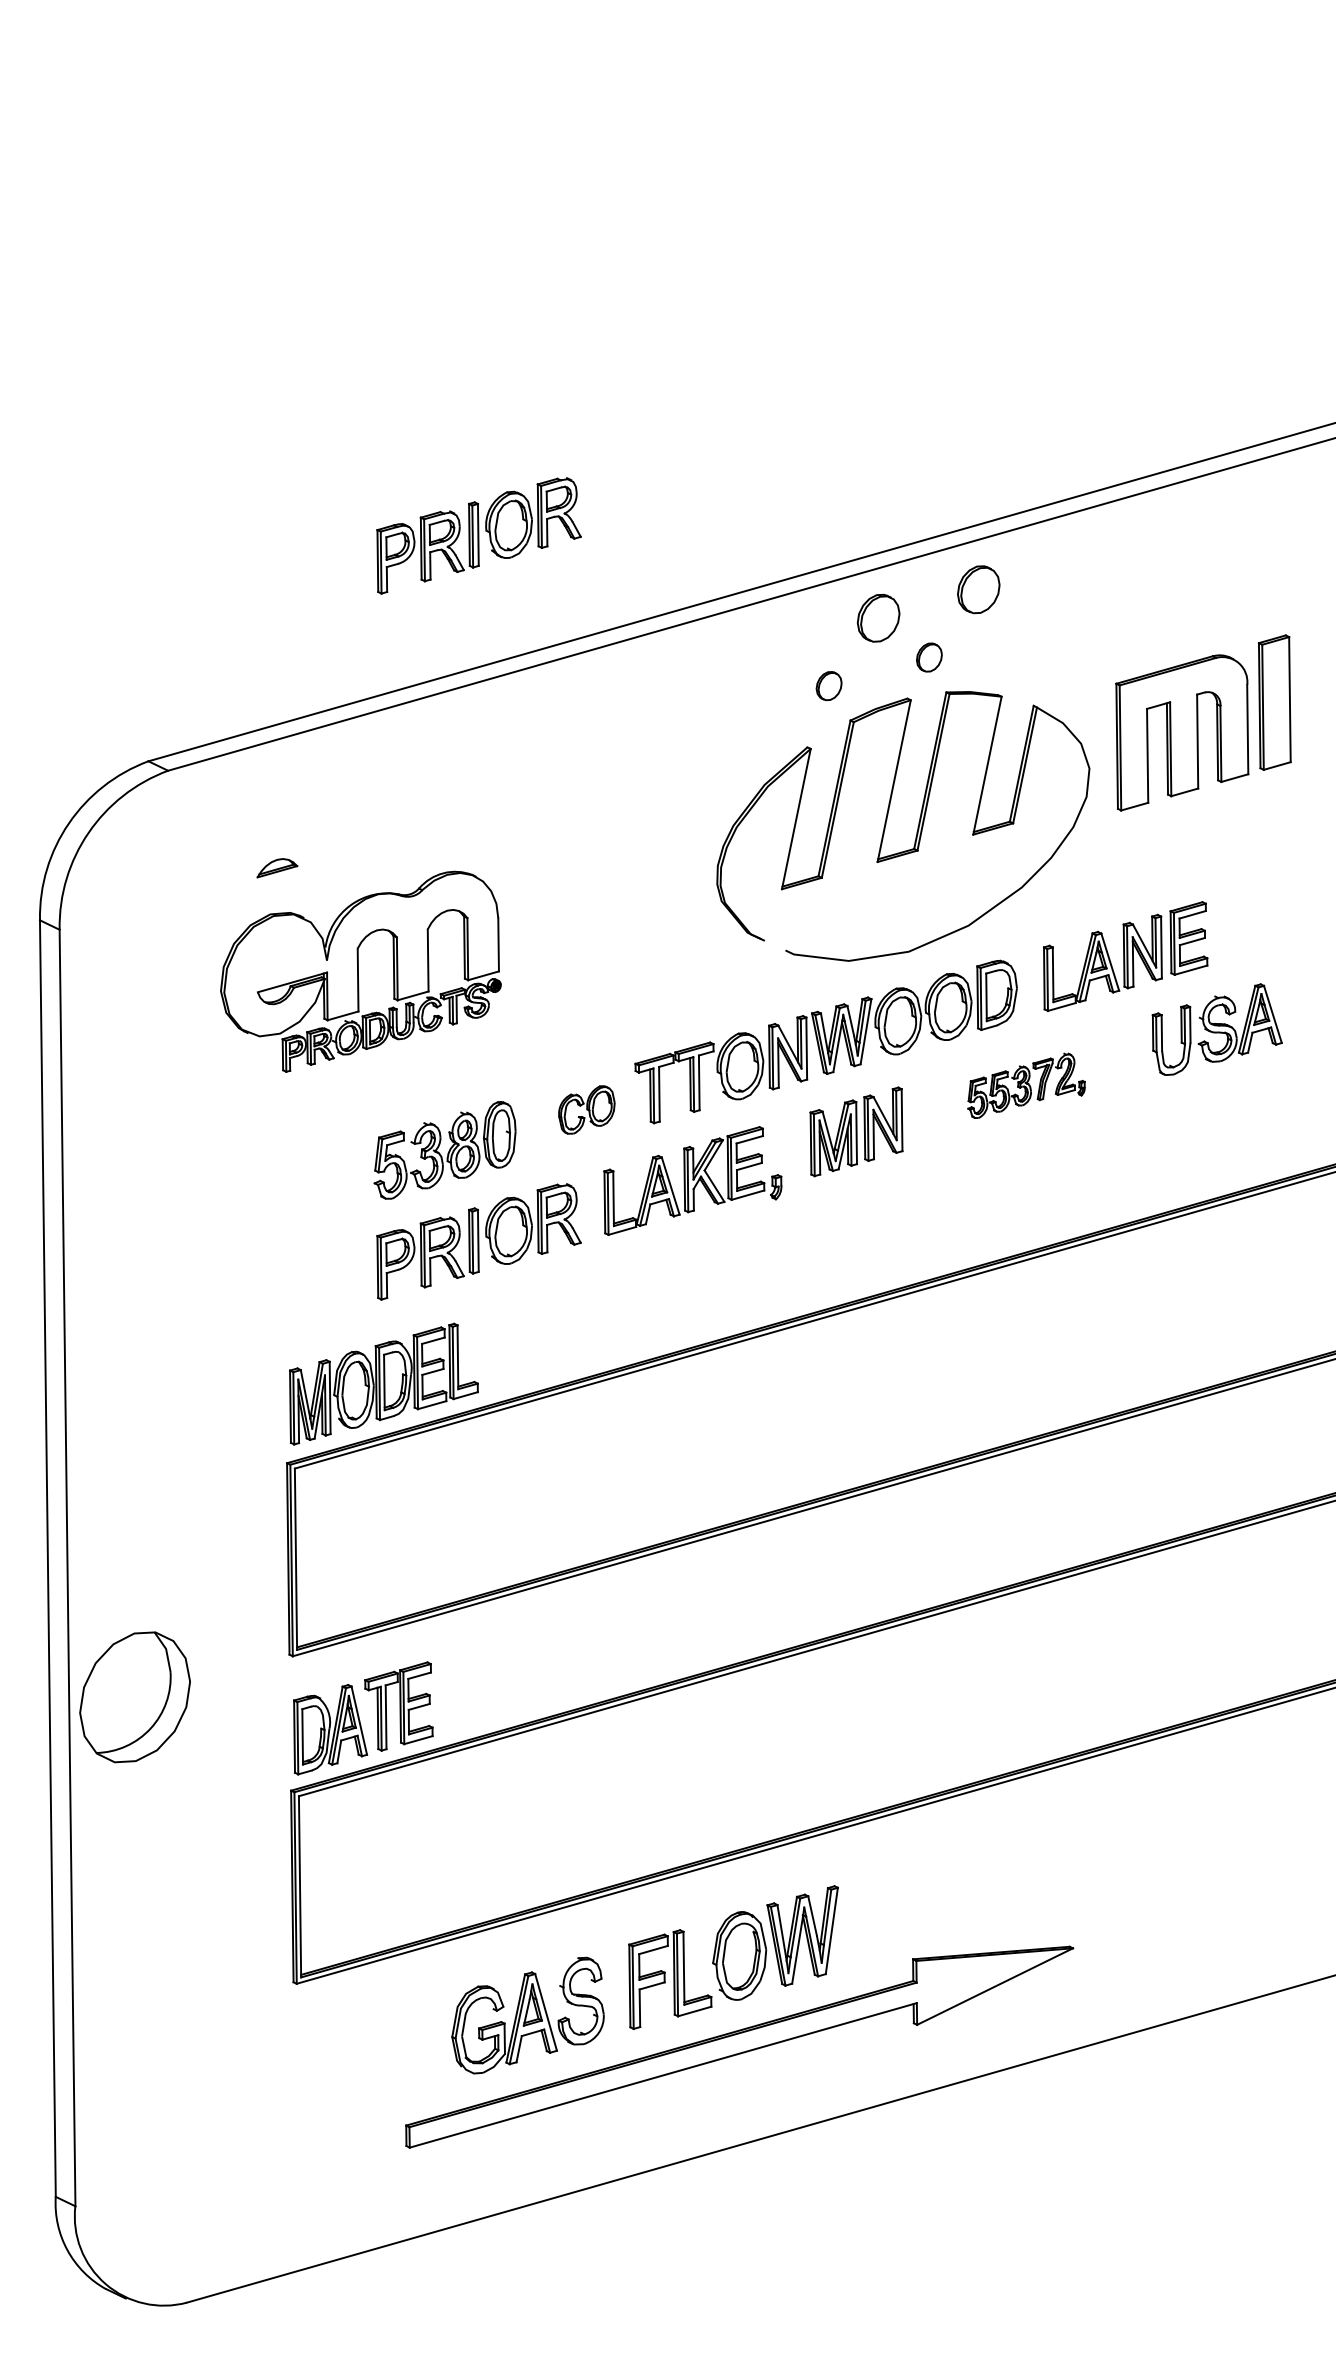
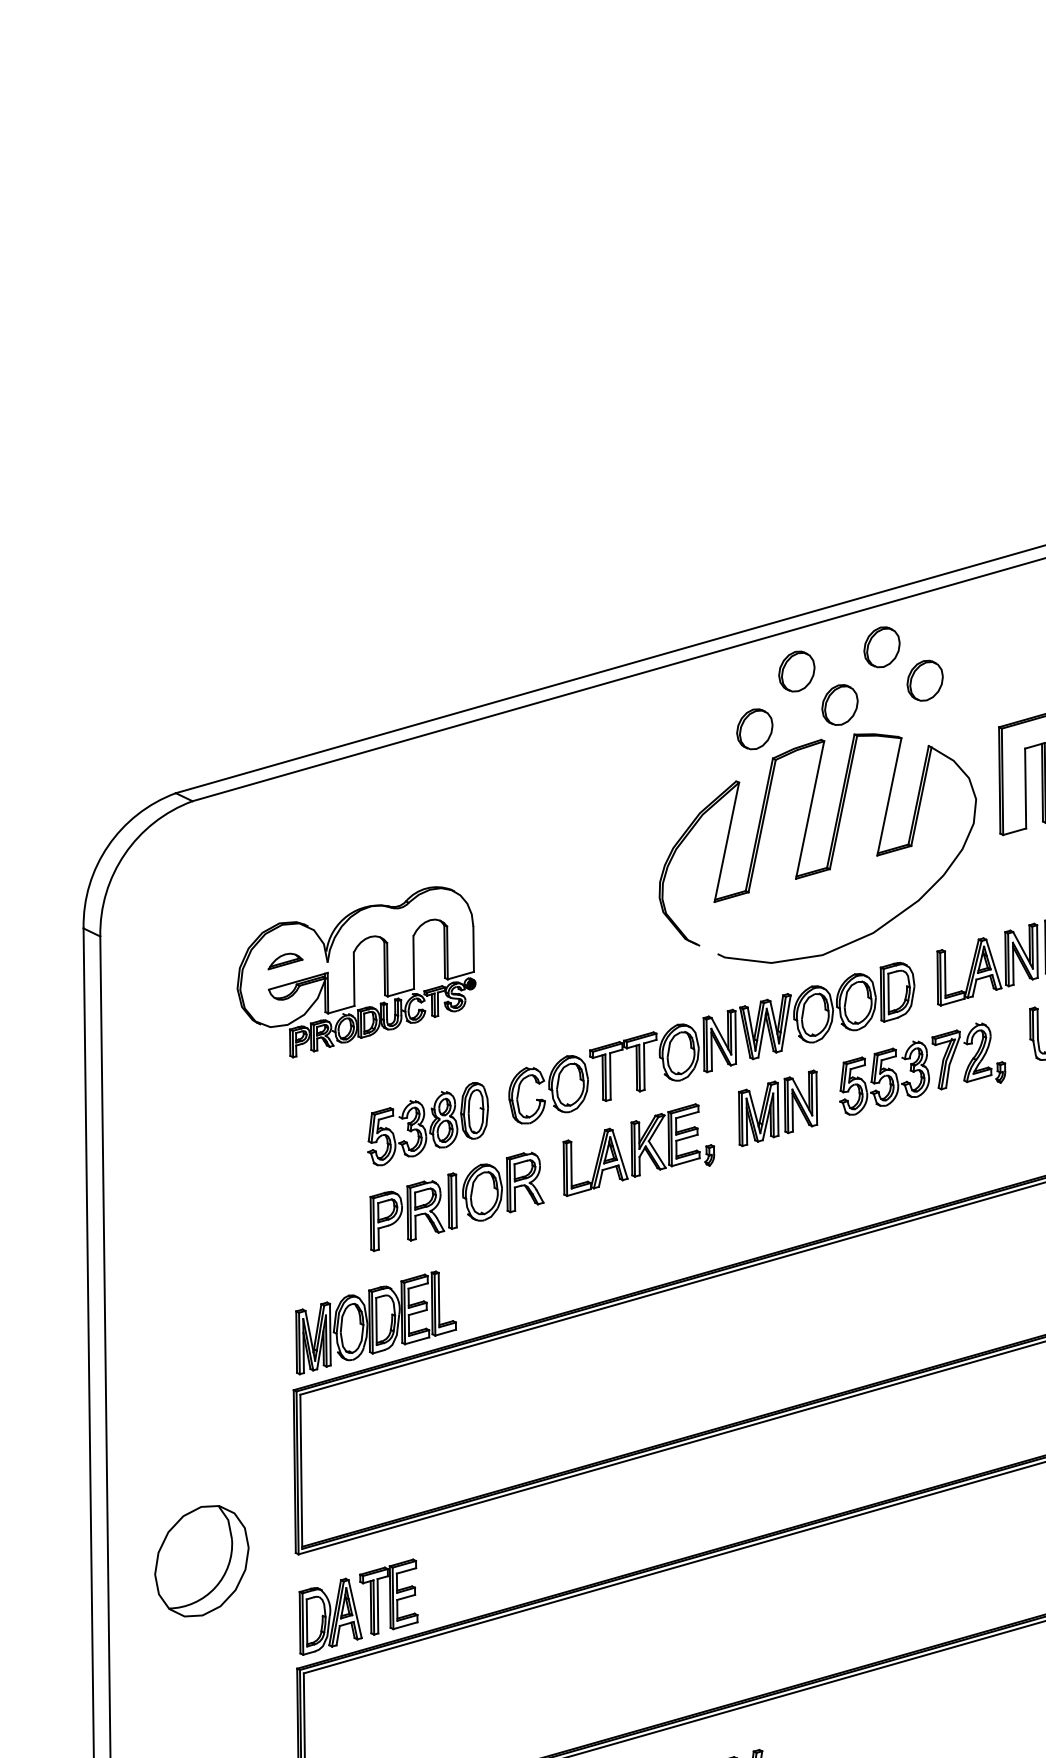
part: (478, 535) -> (456, 601), removed
part: (1029, 628) -> (925, 680), added
part: (929, 657) -> (840, 704), size x1.67
part: (828, 685) -> (754, 728), size x1.67
part: (277, 868) -> (285, 961), moved
part: (1026, 1085) -> (922, 1068), size x1.67
part: (586, 1109) -> (548, 1089), size x1.67
part: (134, 1697) -> (201, 1561), moved

